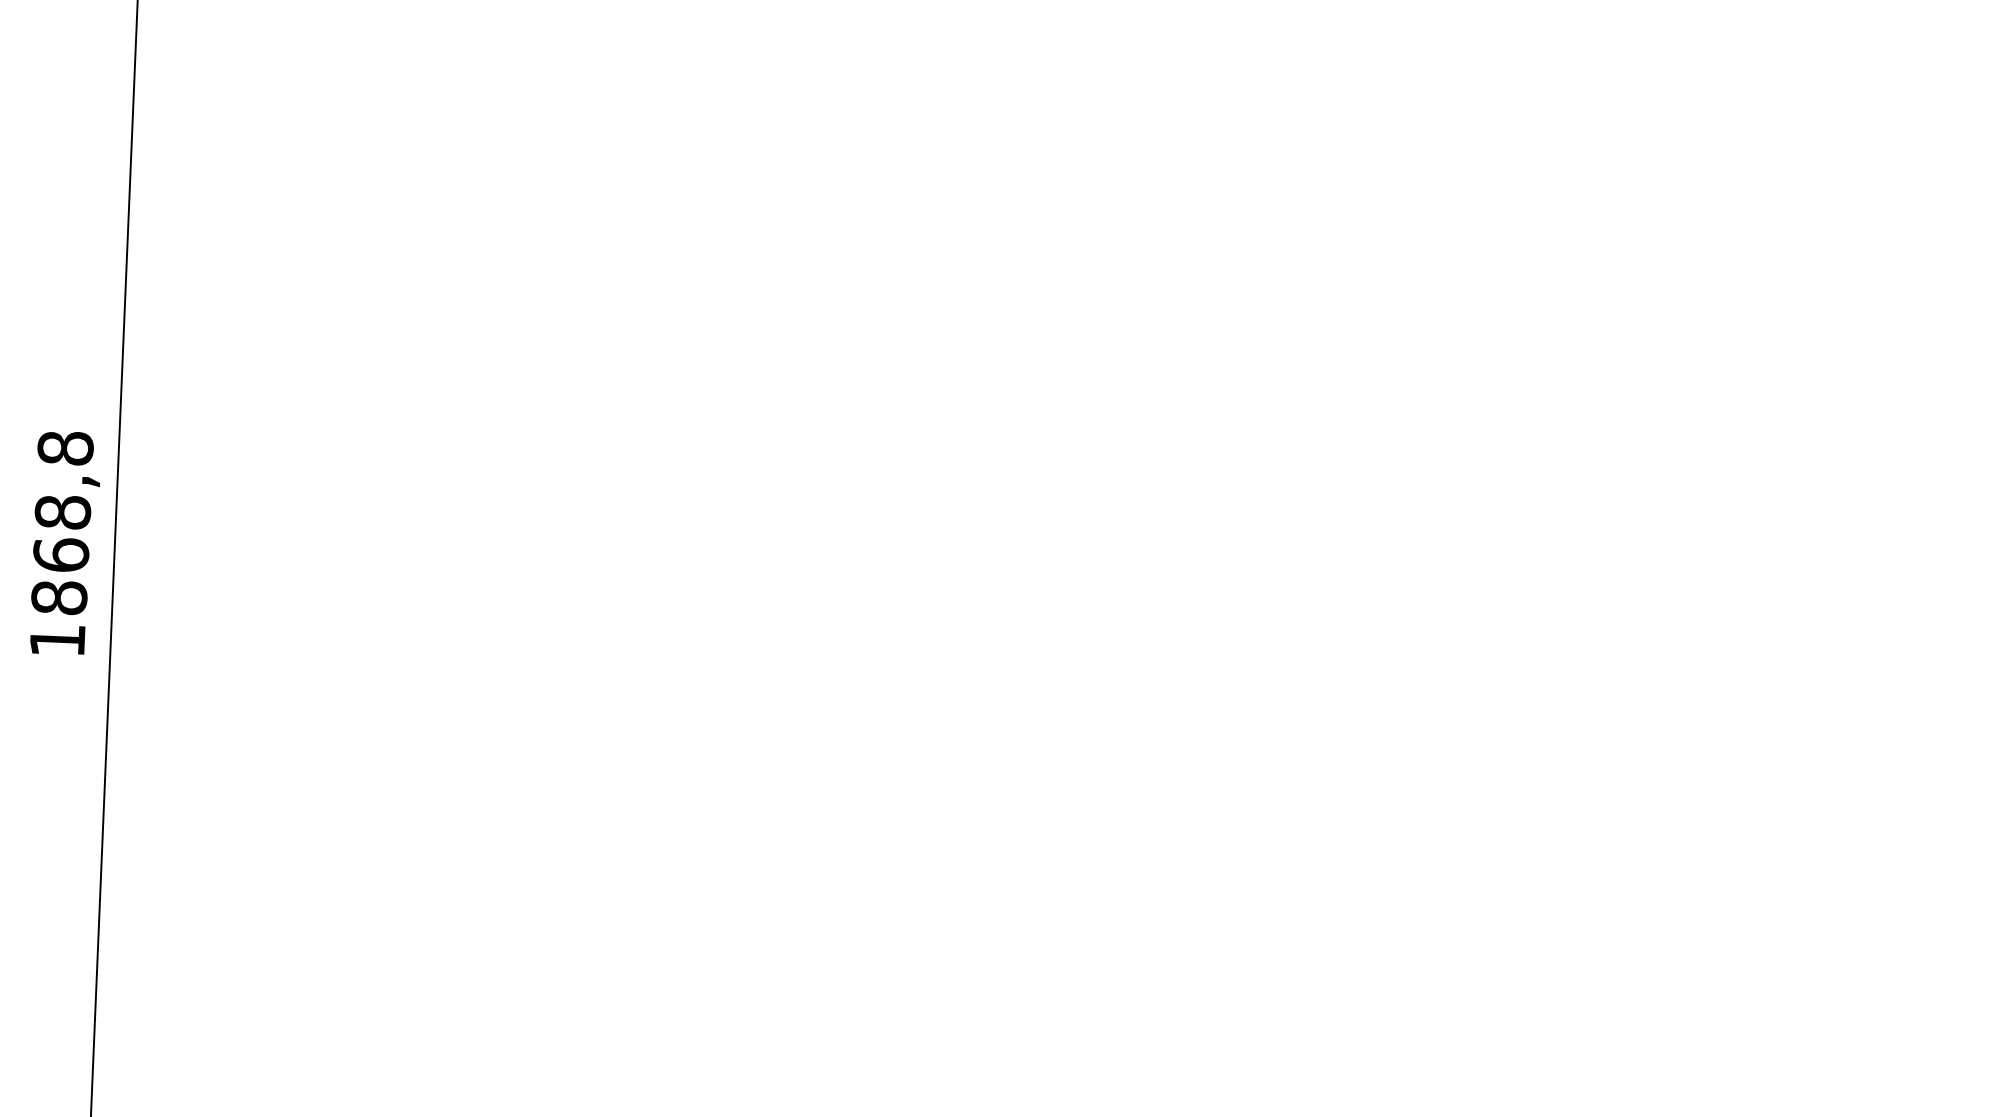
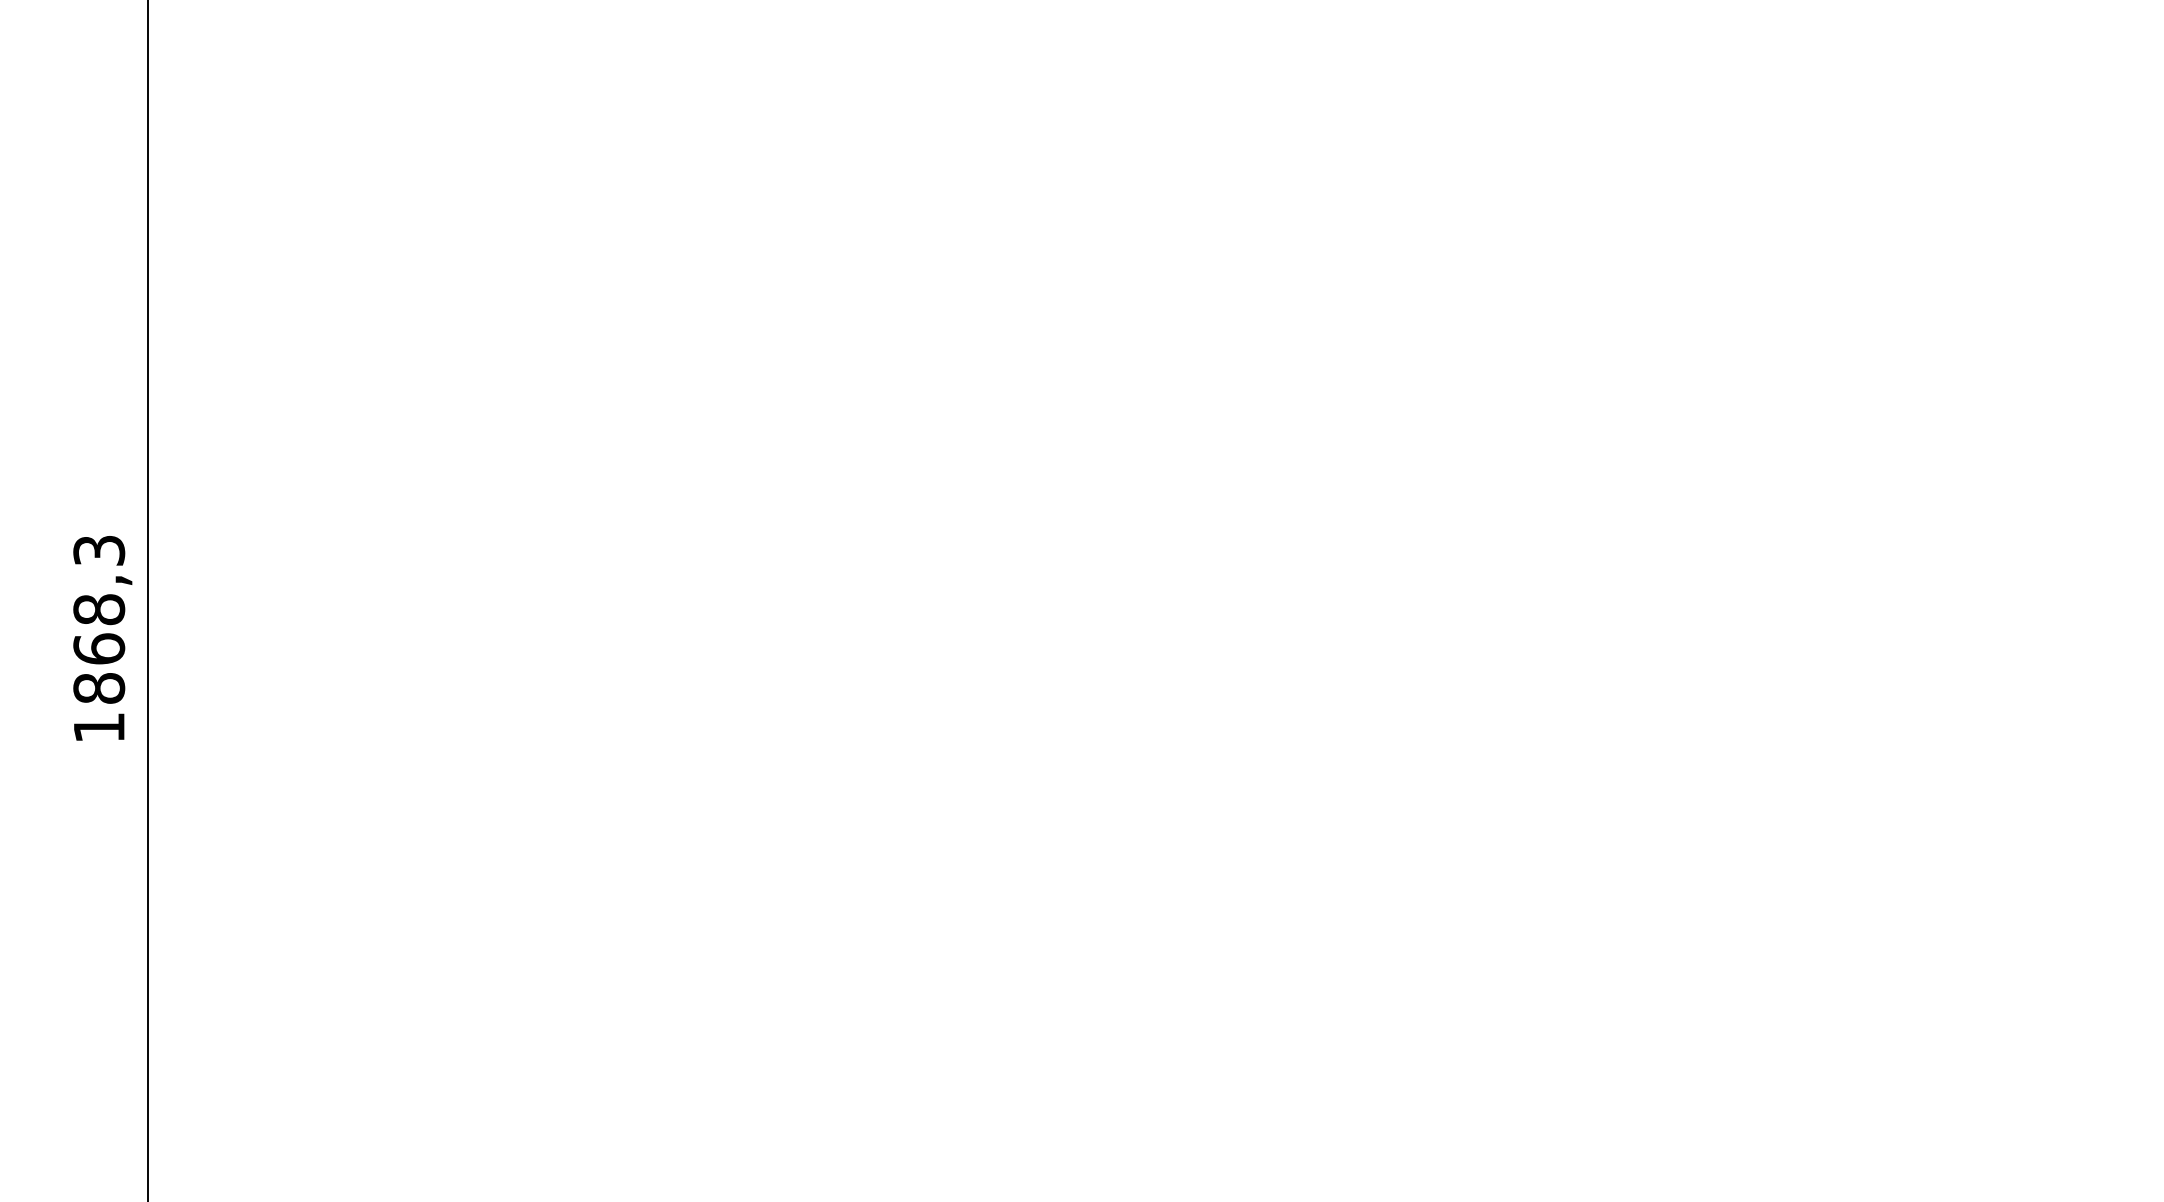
text: (65, 448) -> (99, 550), 1868,8 -> 1868,3

